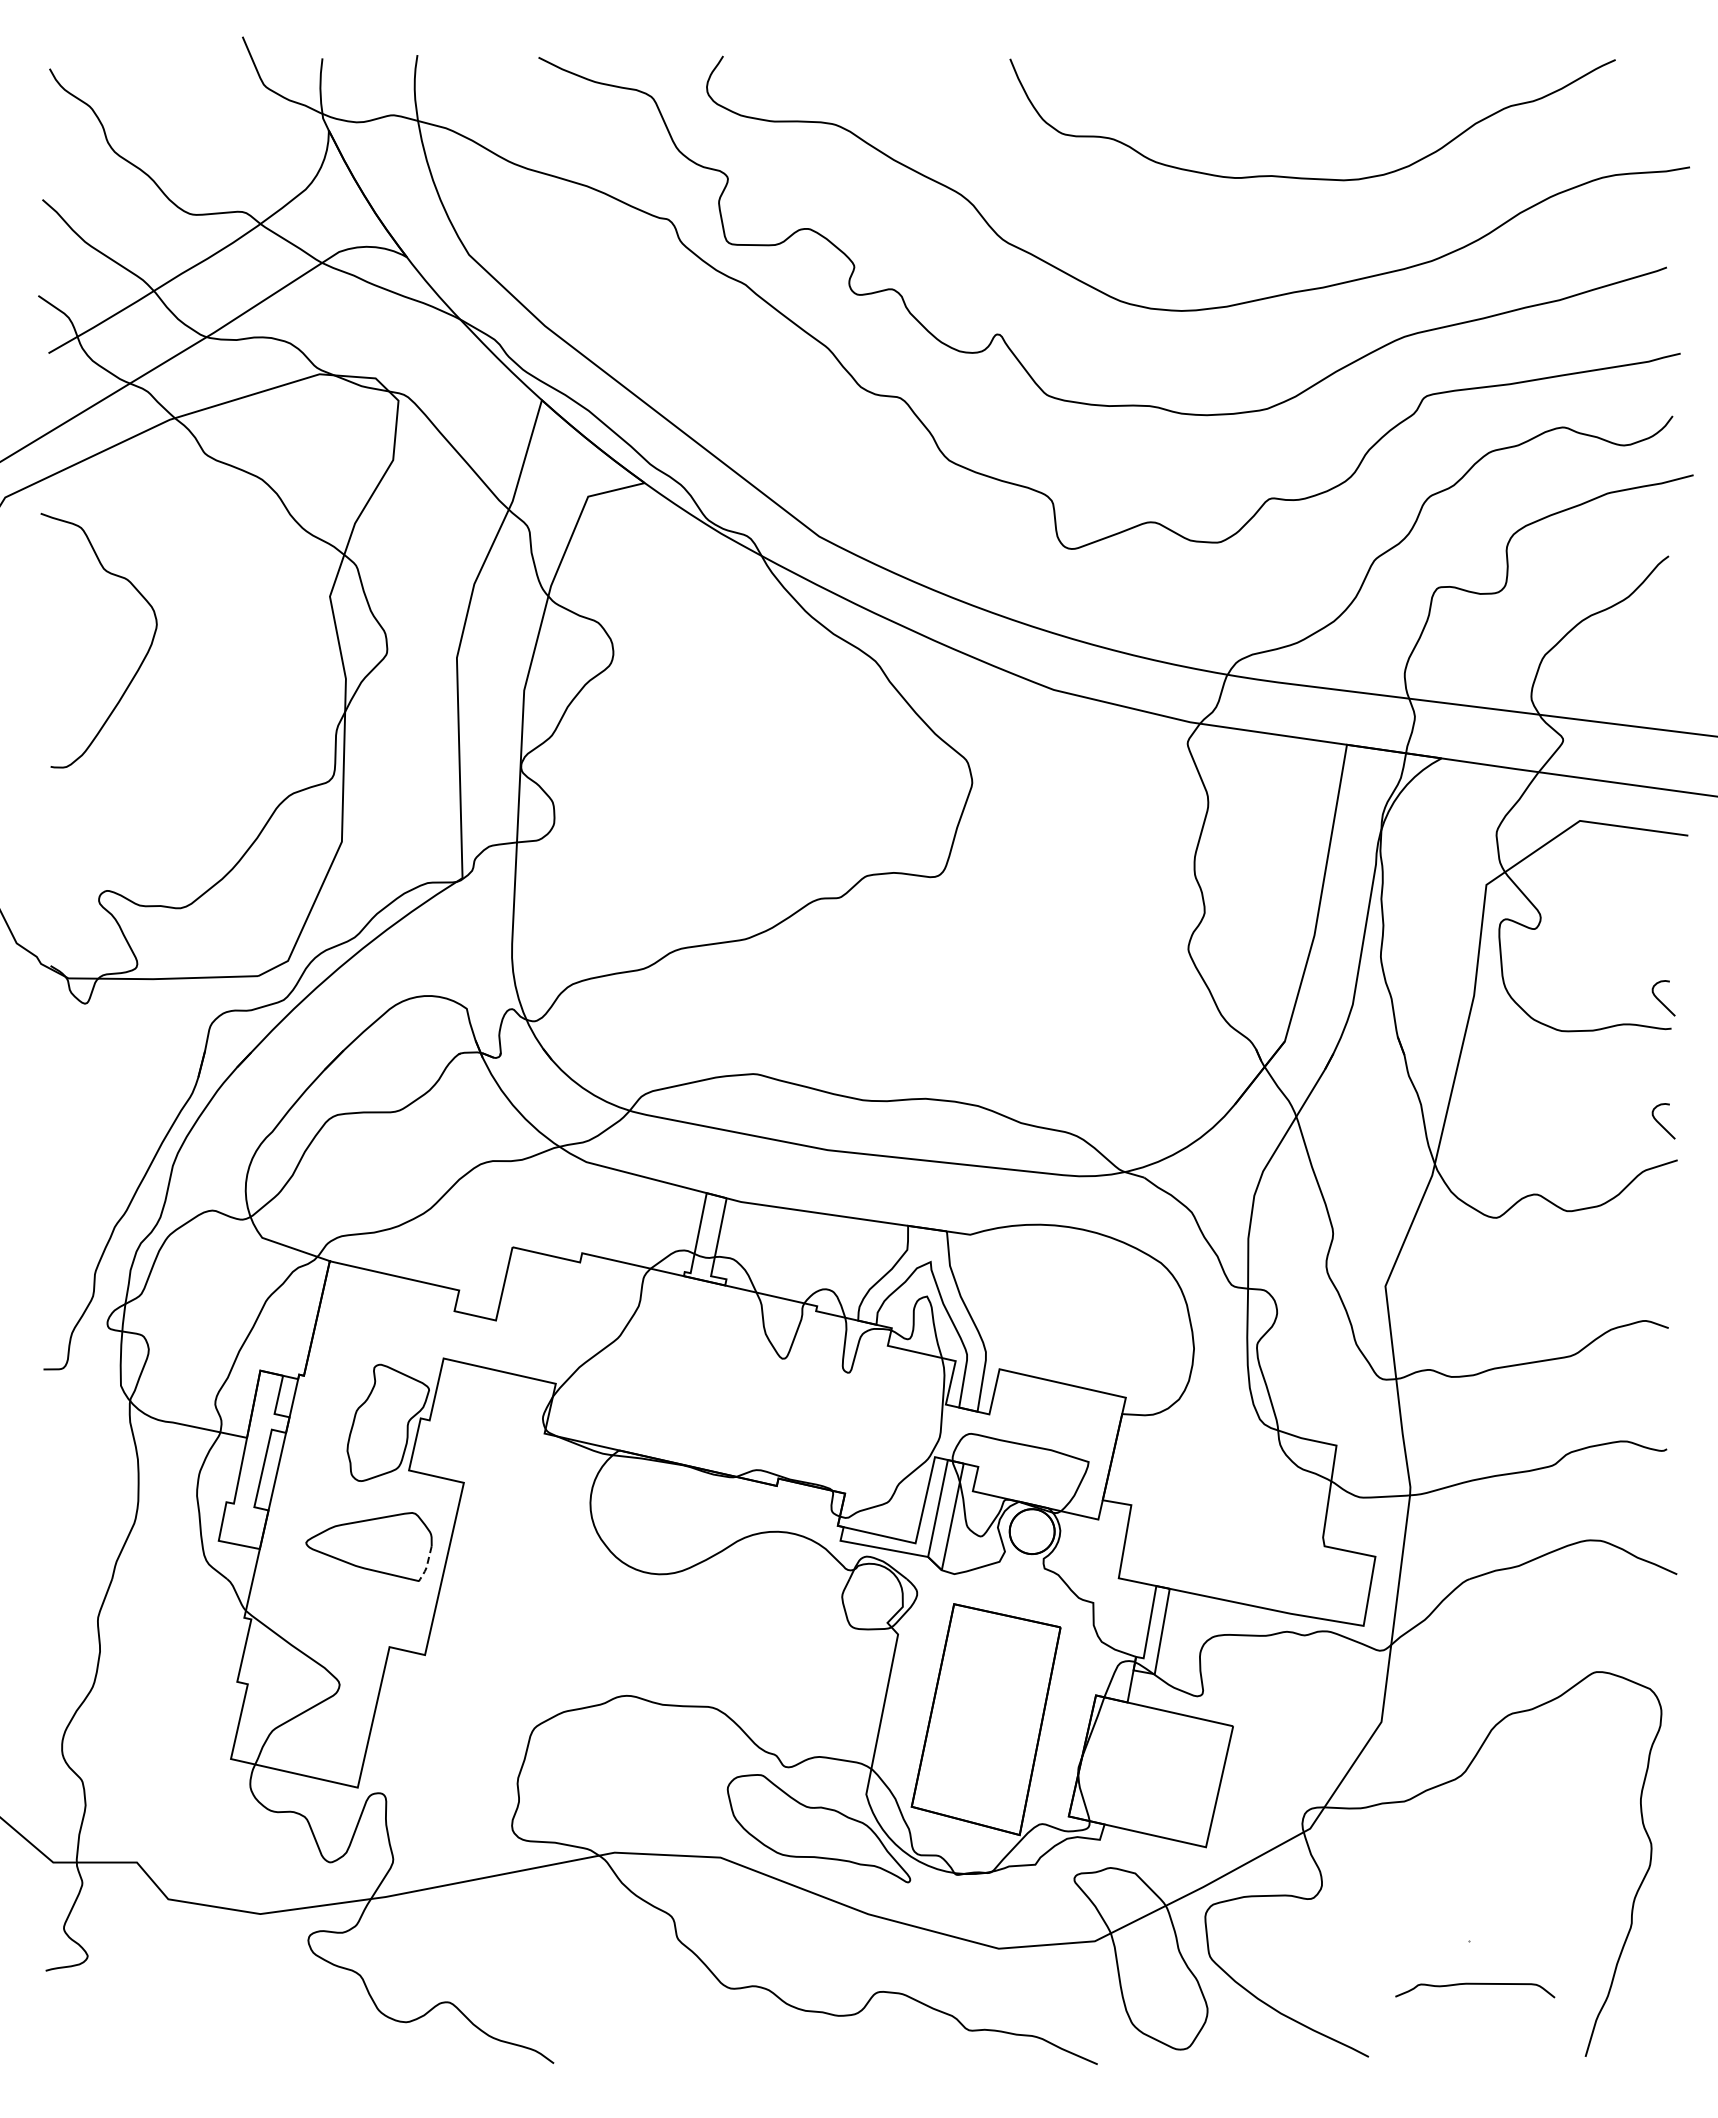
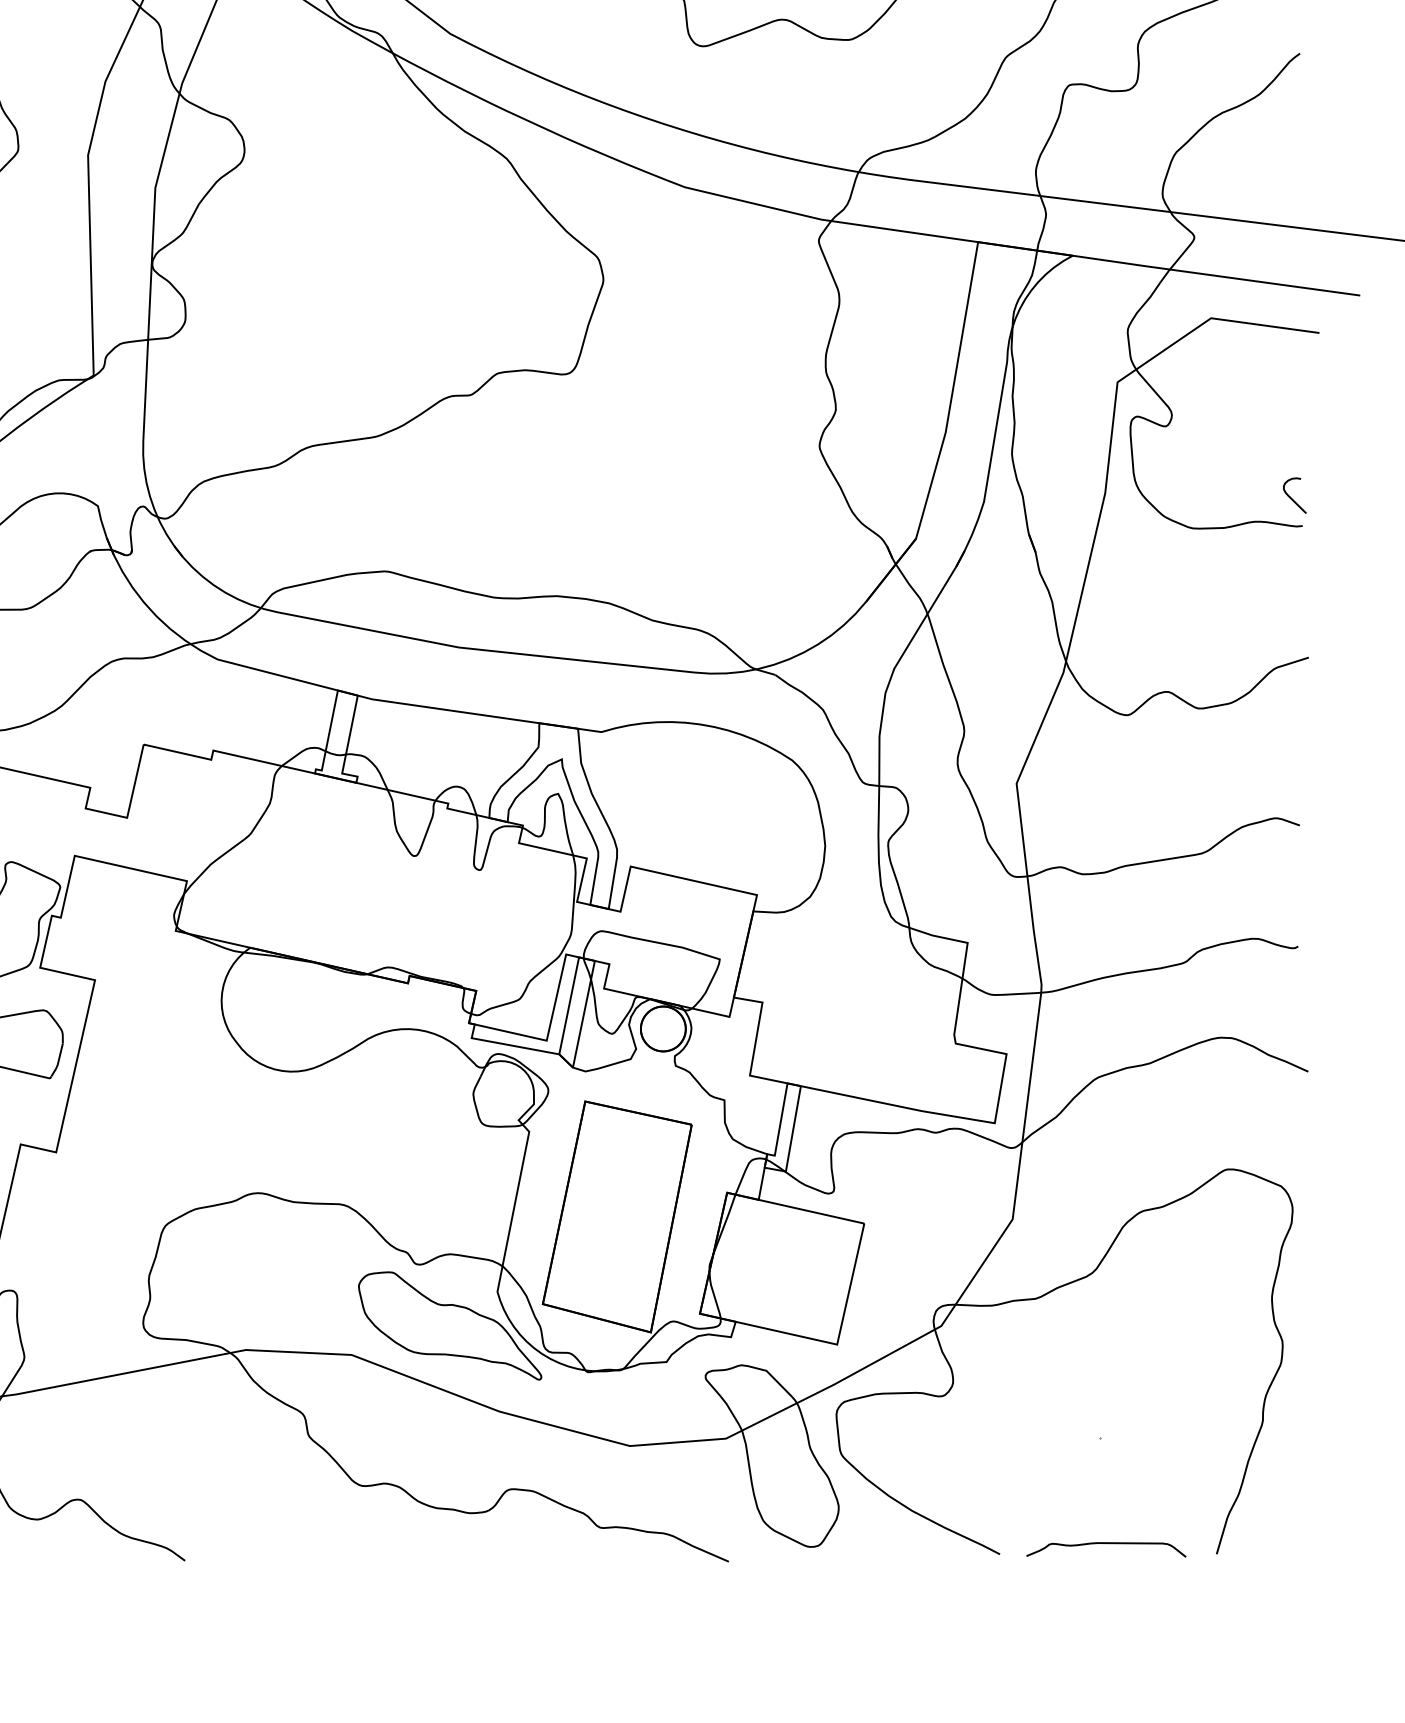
curve: (1660, 1123) -> (1291, 620), removed
line: (427, 1564) -> (58, 1061), dashed -> solid
curve: (1475, 1984) -> (1106, 1543), moved

